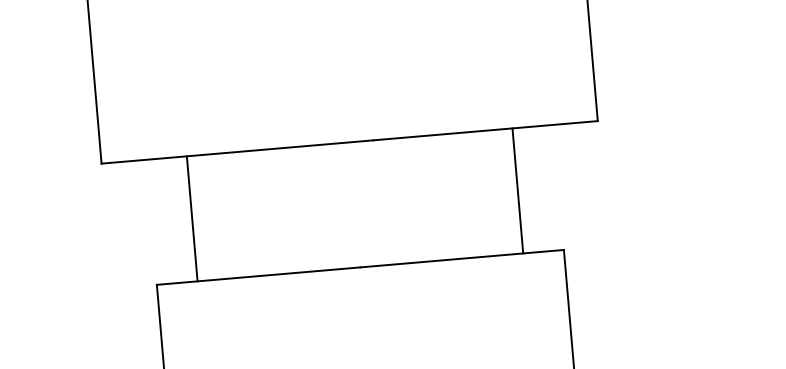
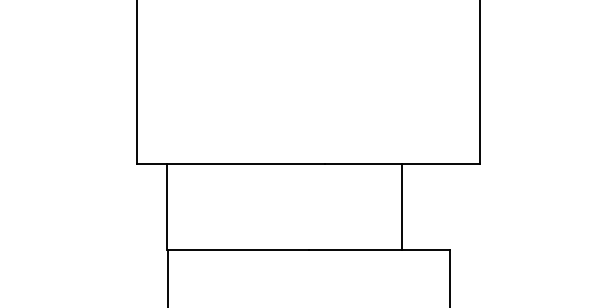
line: (517, 190) -> (402, 206), moved
line: (191, 218) -> (166, 206), moved

